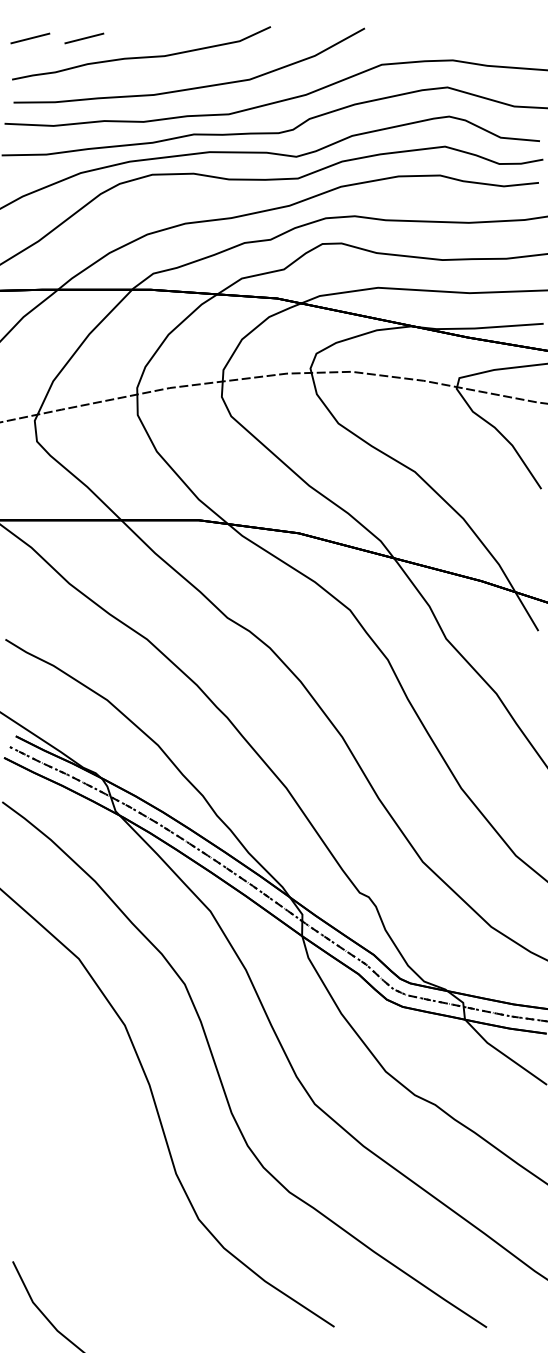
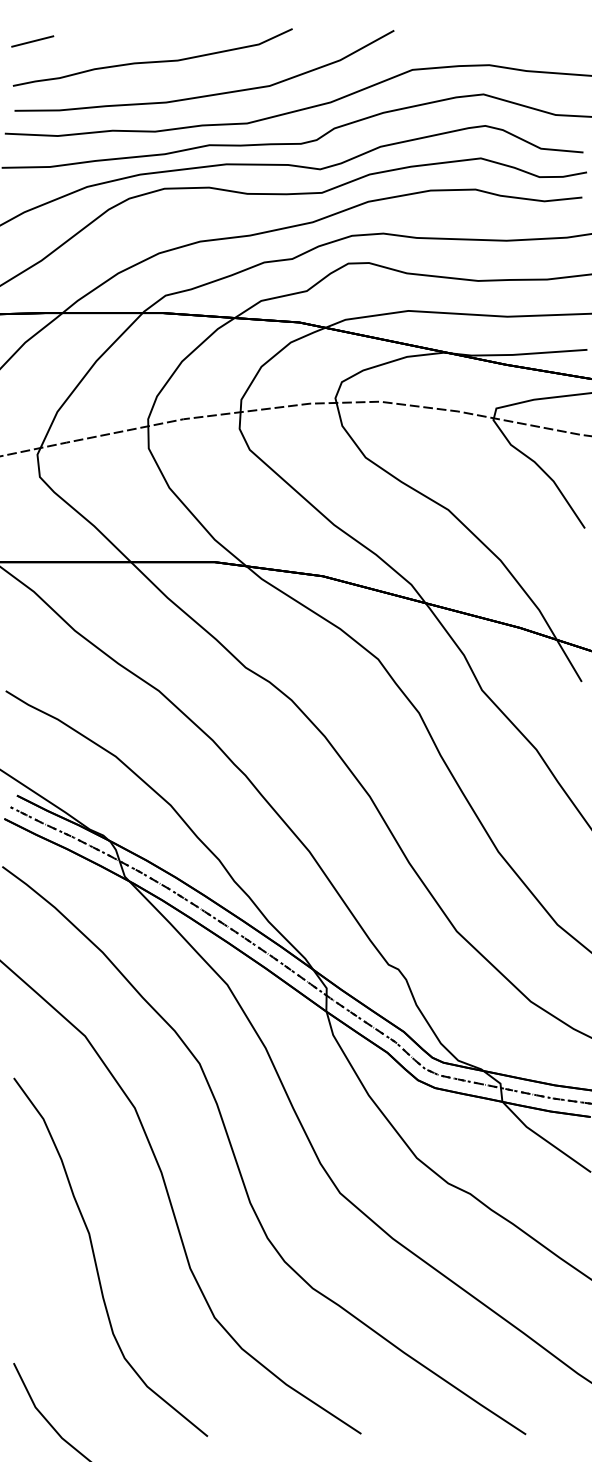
line: (84, 38) -> (91, 41), removed
curve: (89, 1167) -> (96, 1261), added

